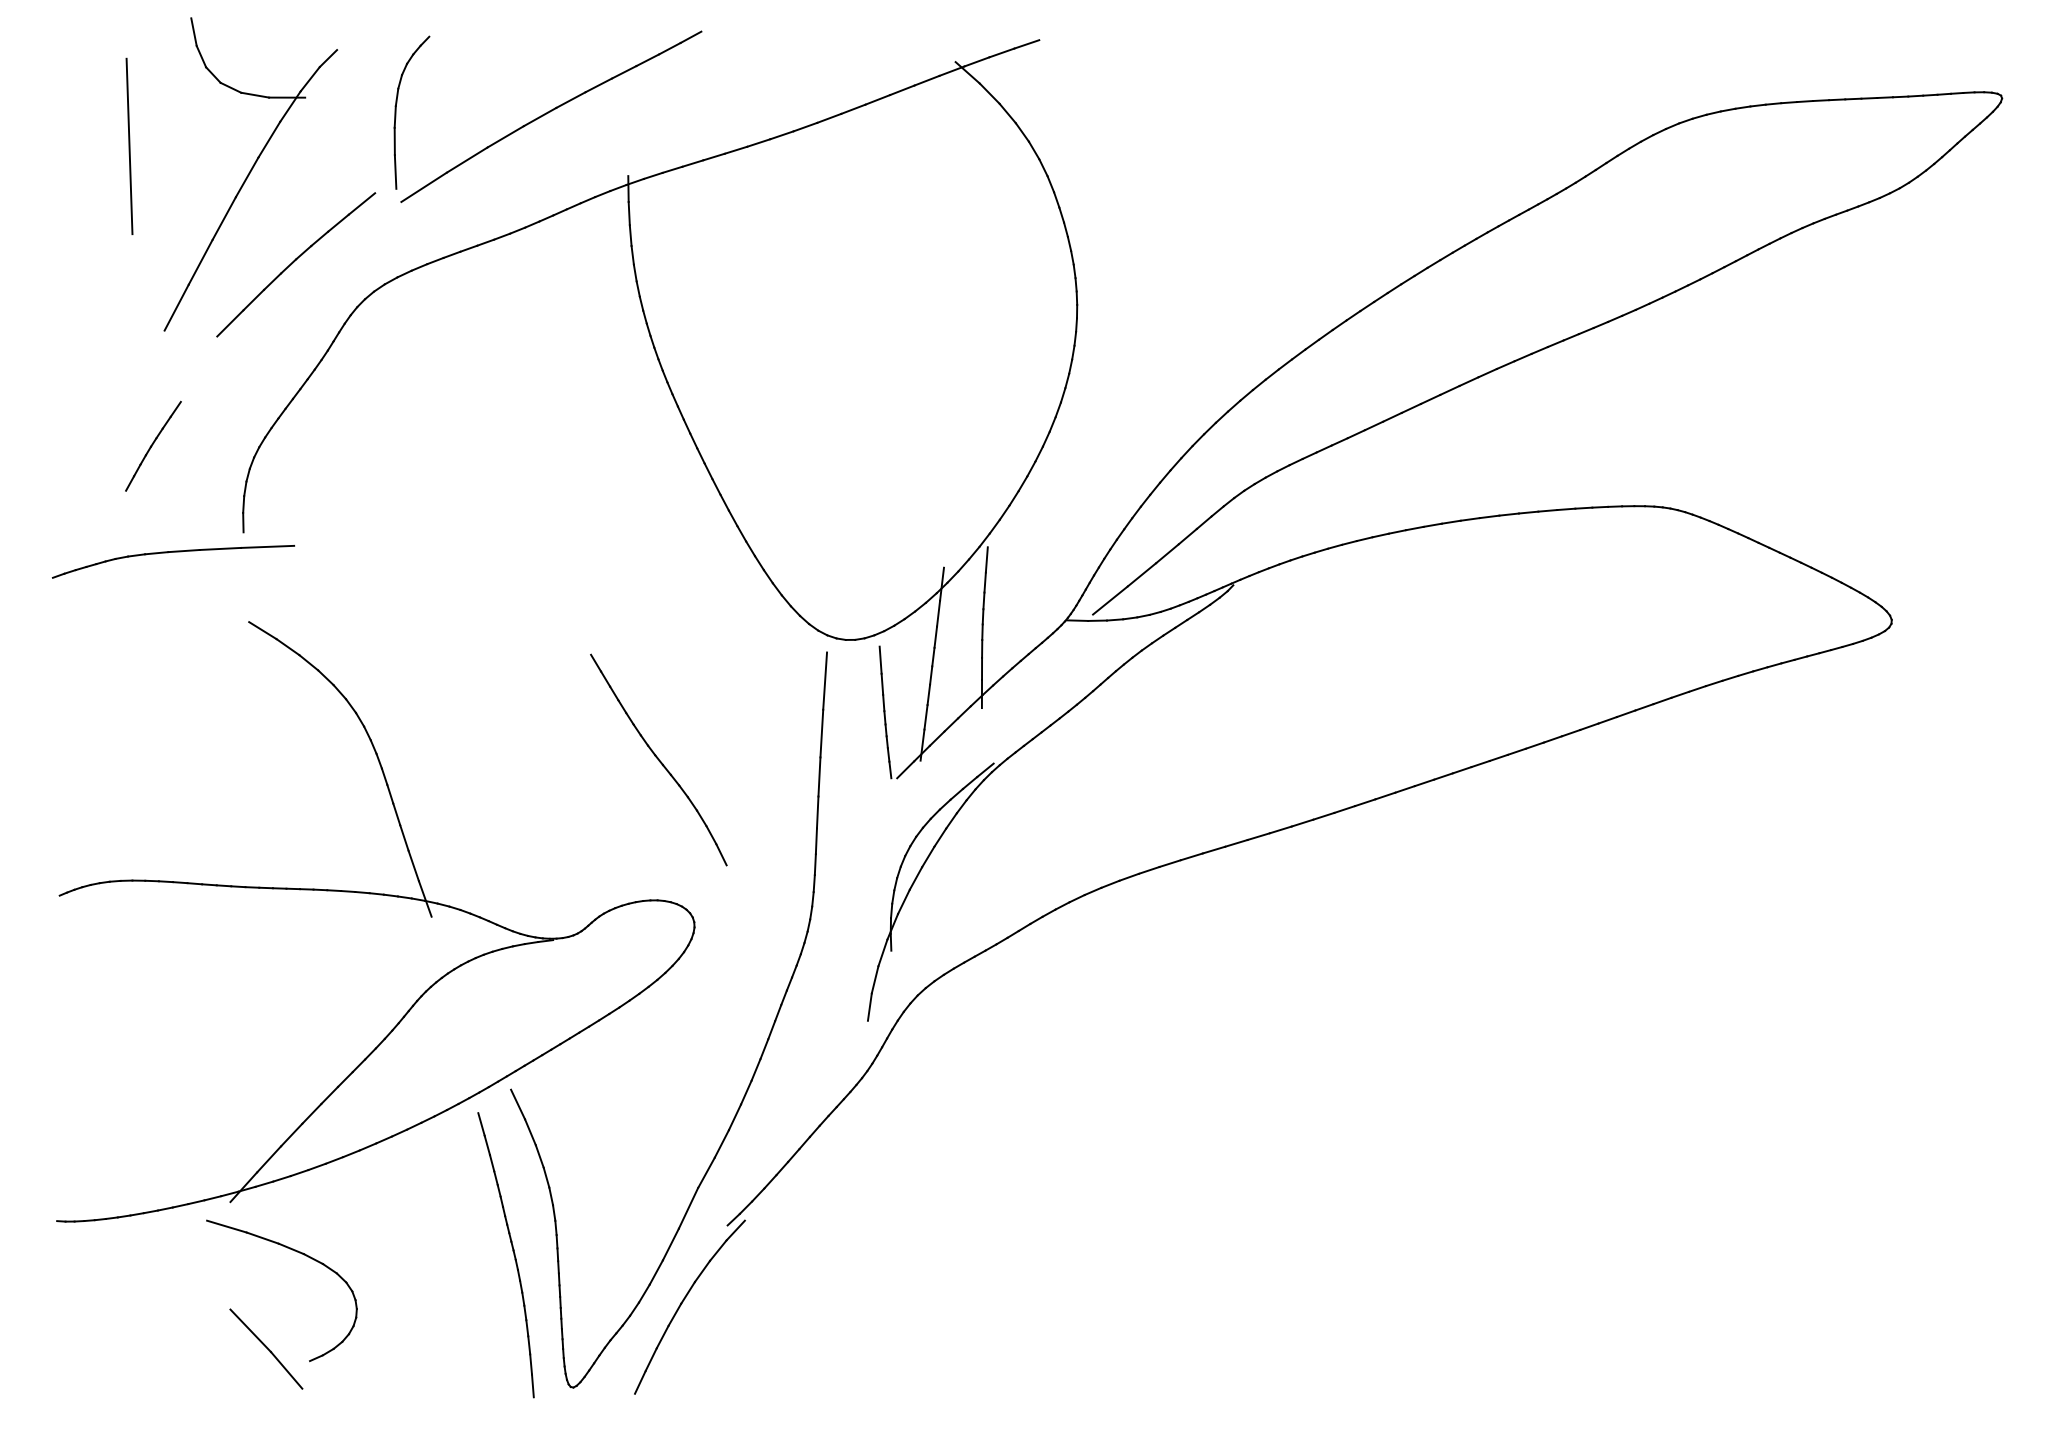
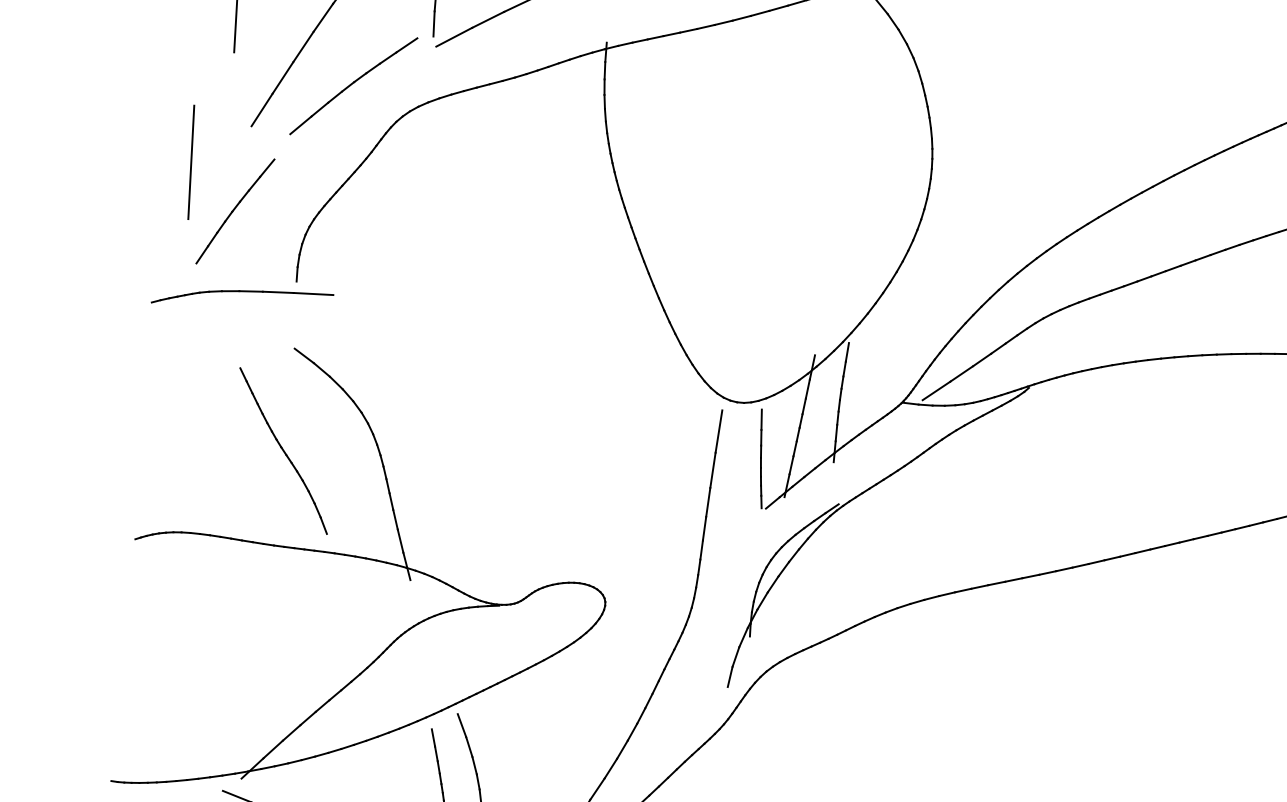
line: (88, 386) -> (191, 162), added
part: (153, 446) -> (235, 211), size x1.67
part: (658, 759) -> (283, 450), moved

